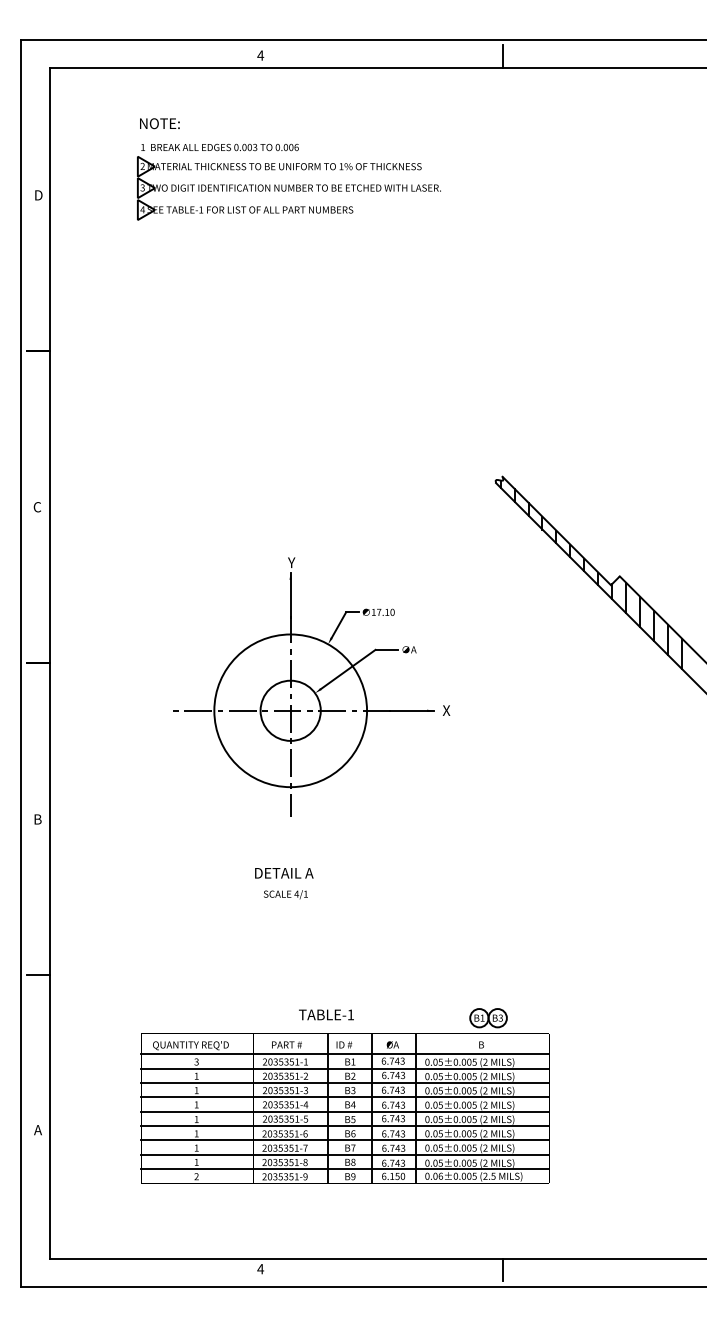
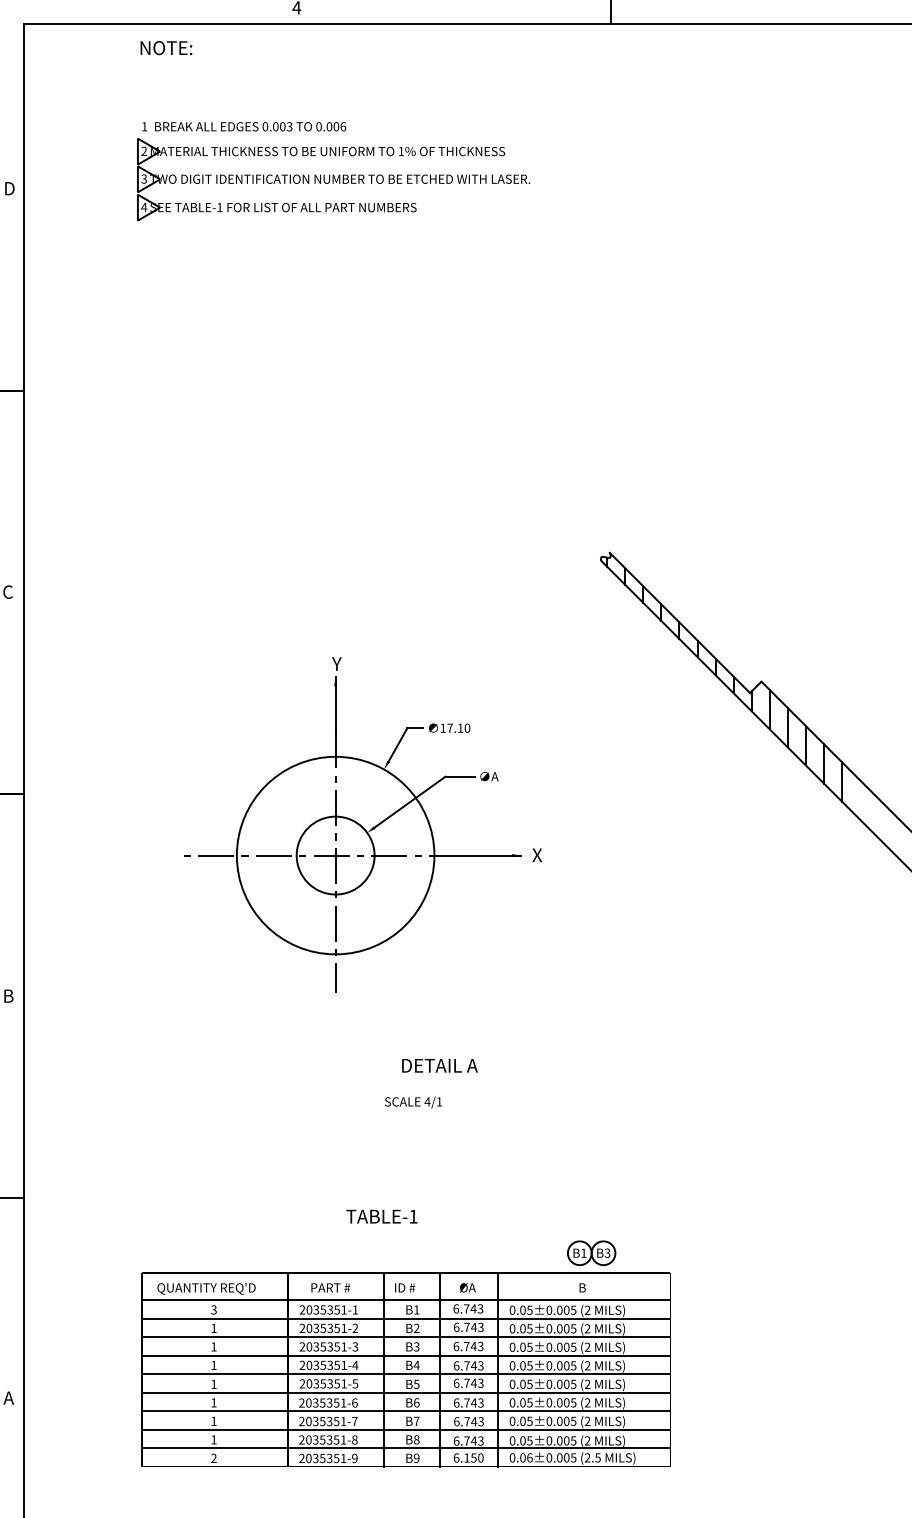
text: (159, 123) -> (165, 47), moved
text: (284, 873) -> (440, 1066), moved
text: (285, 894) -> (413, 1102), moved
text: (326, 1014) -> (381, 1216), moved

